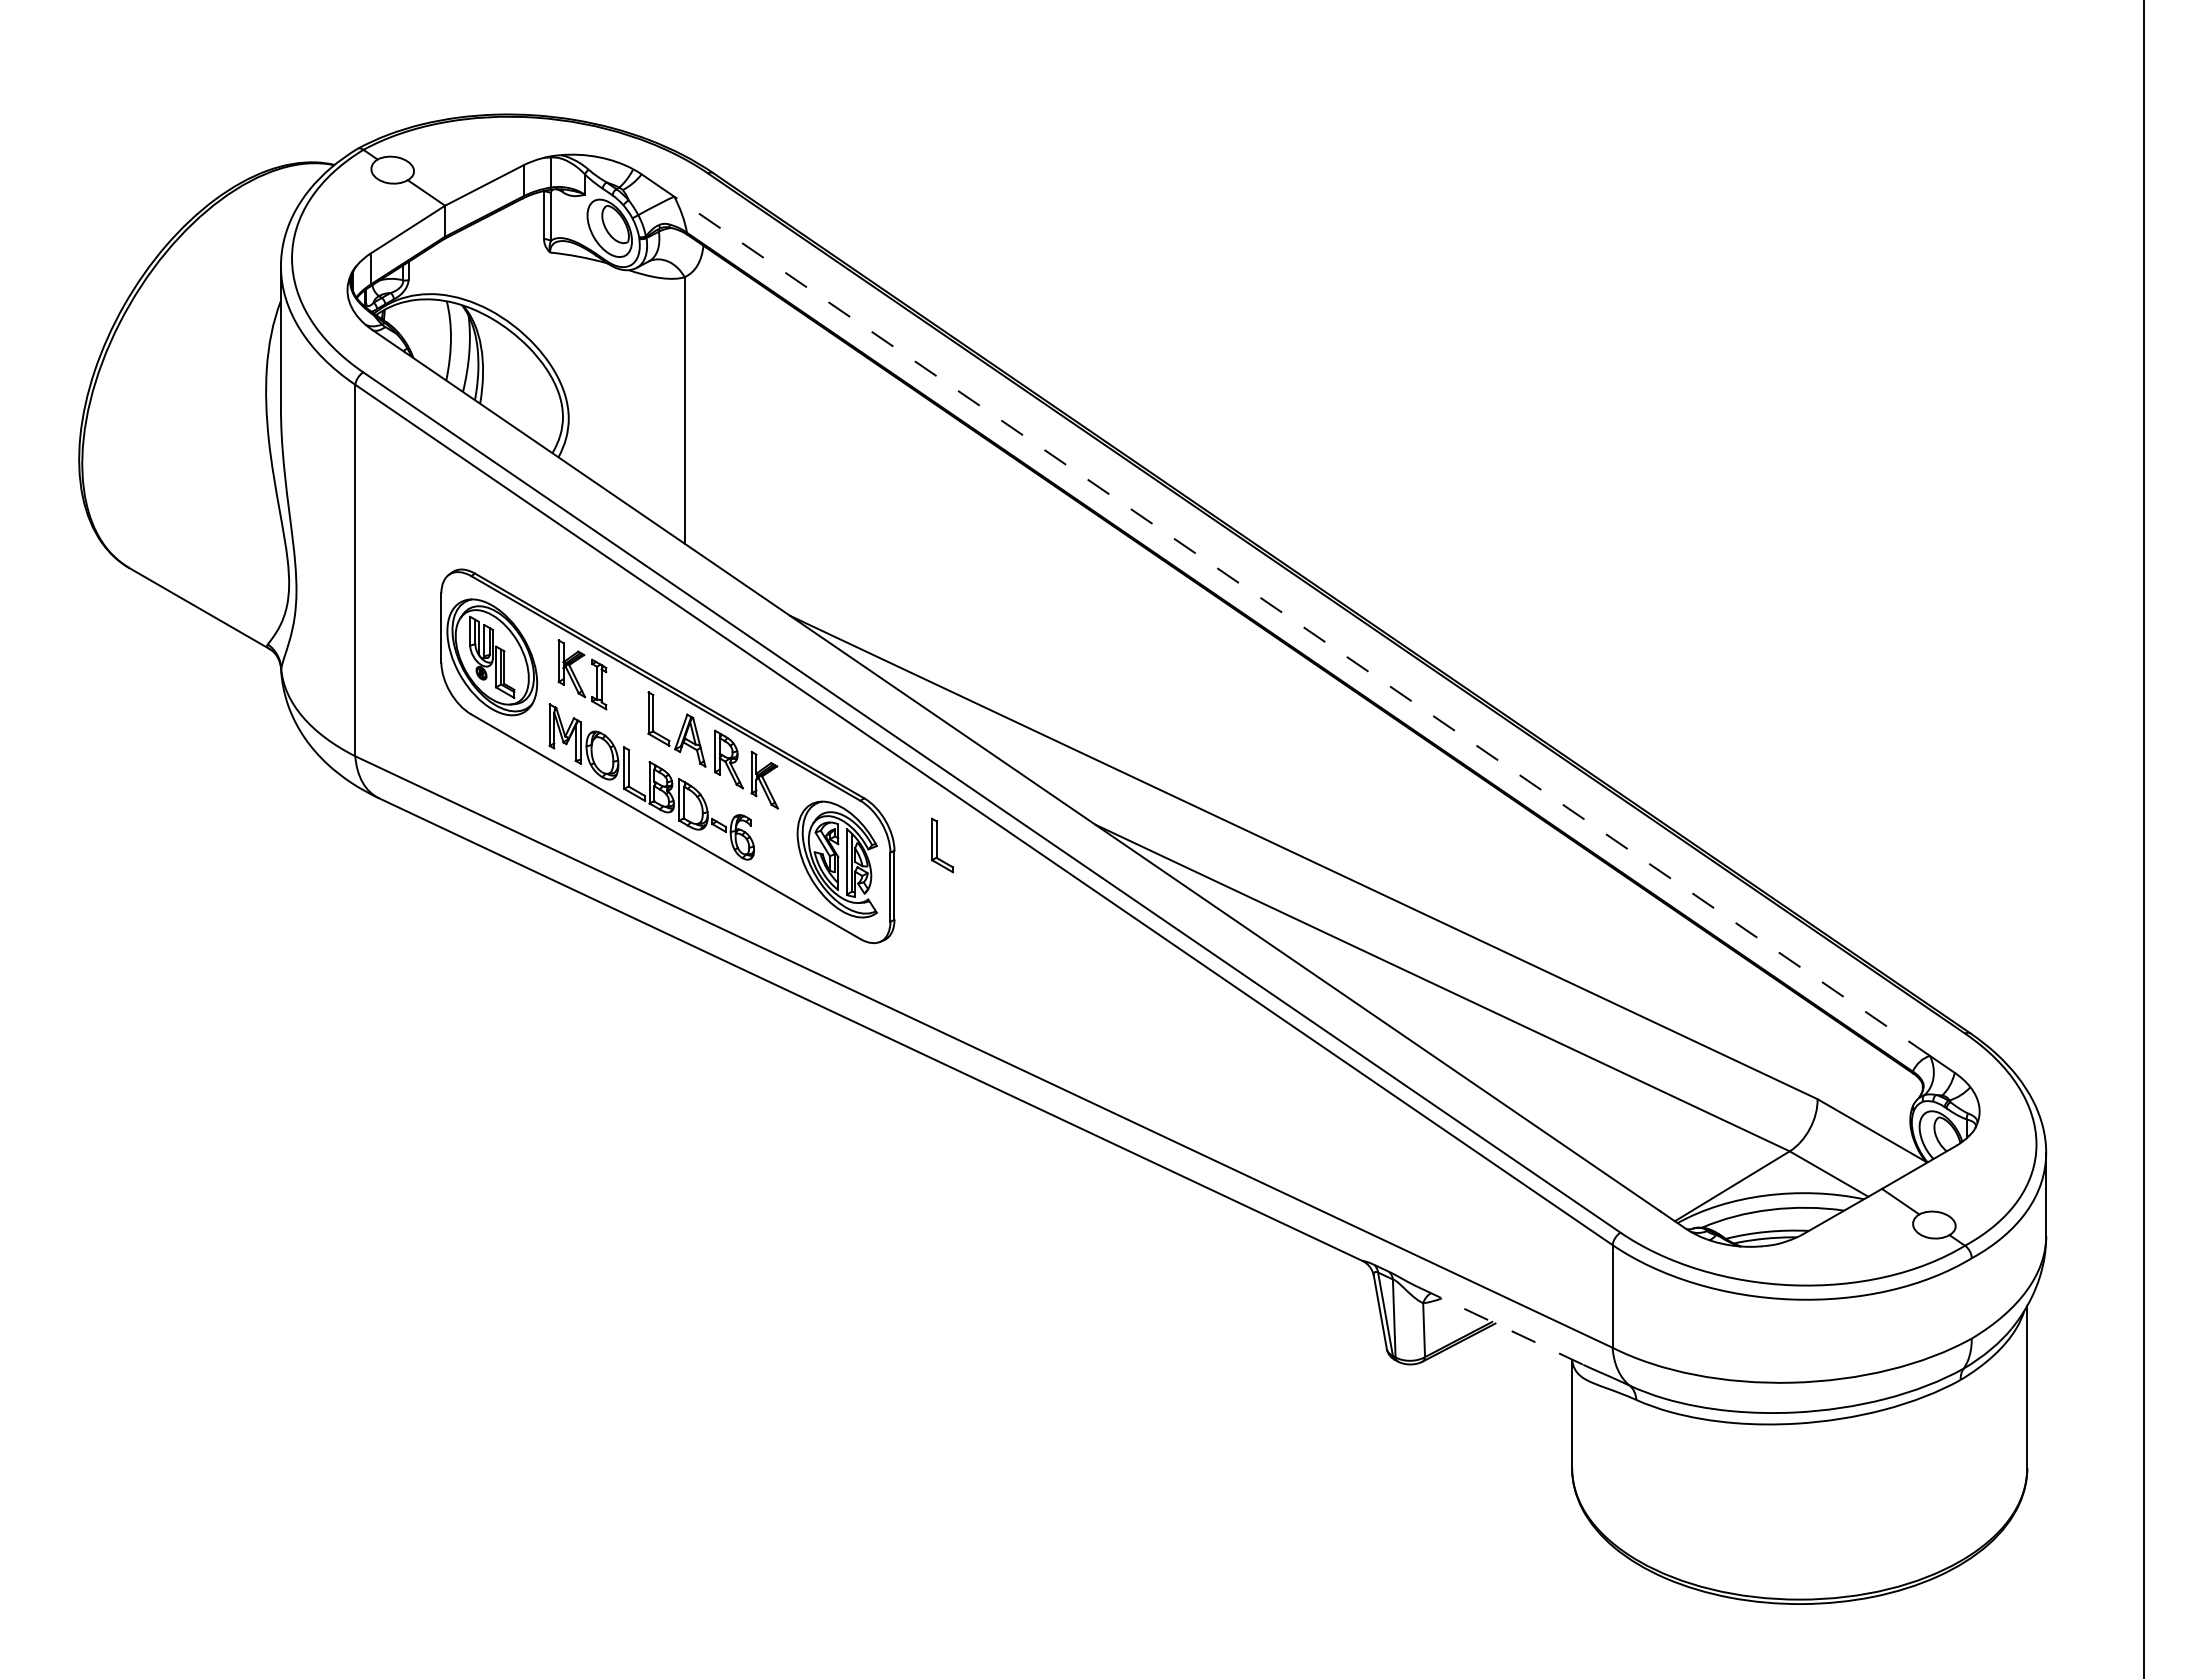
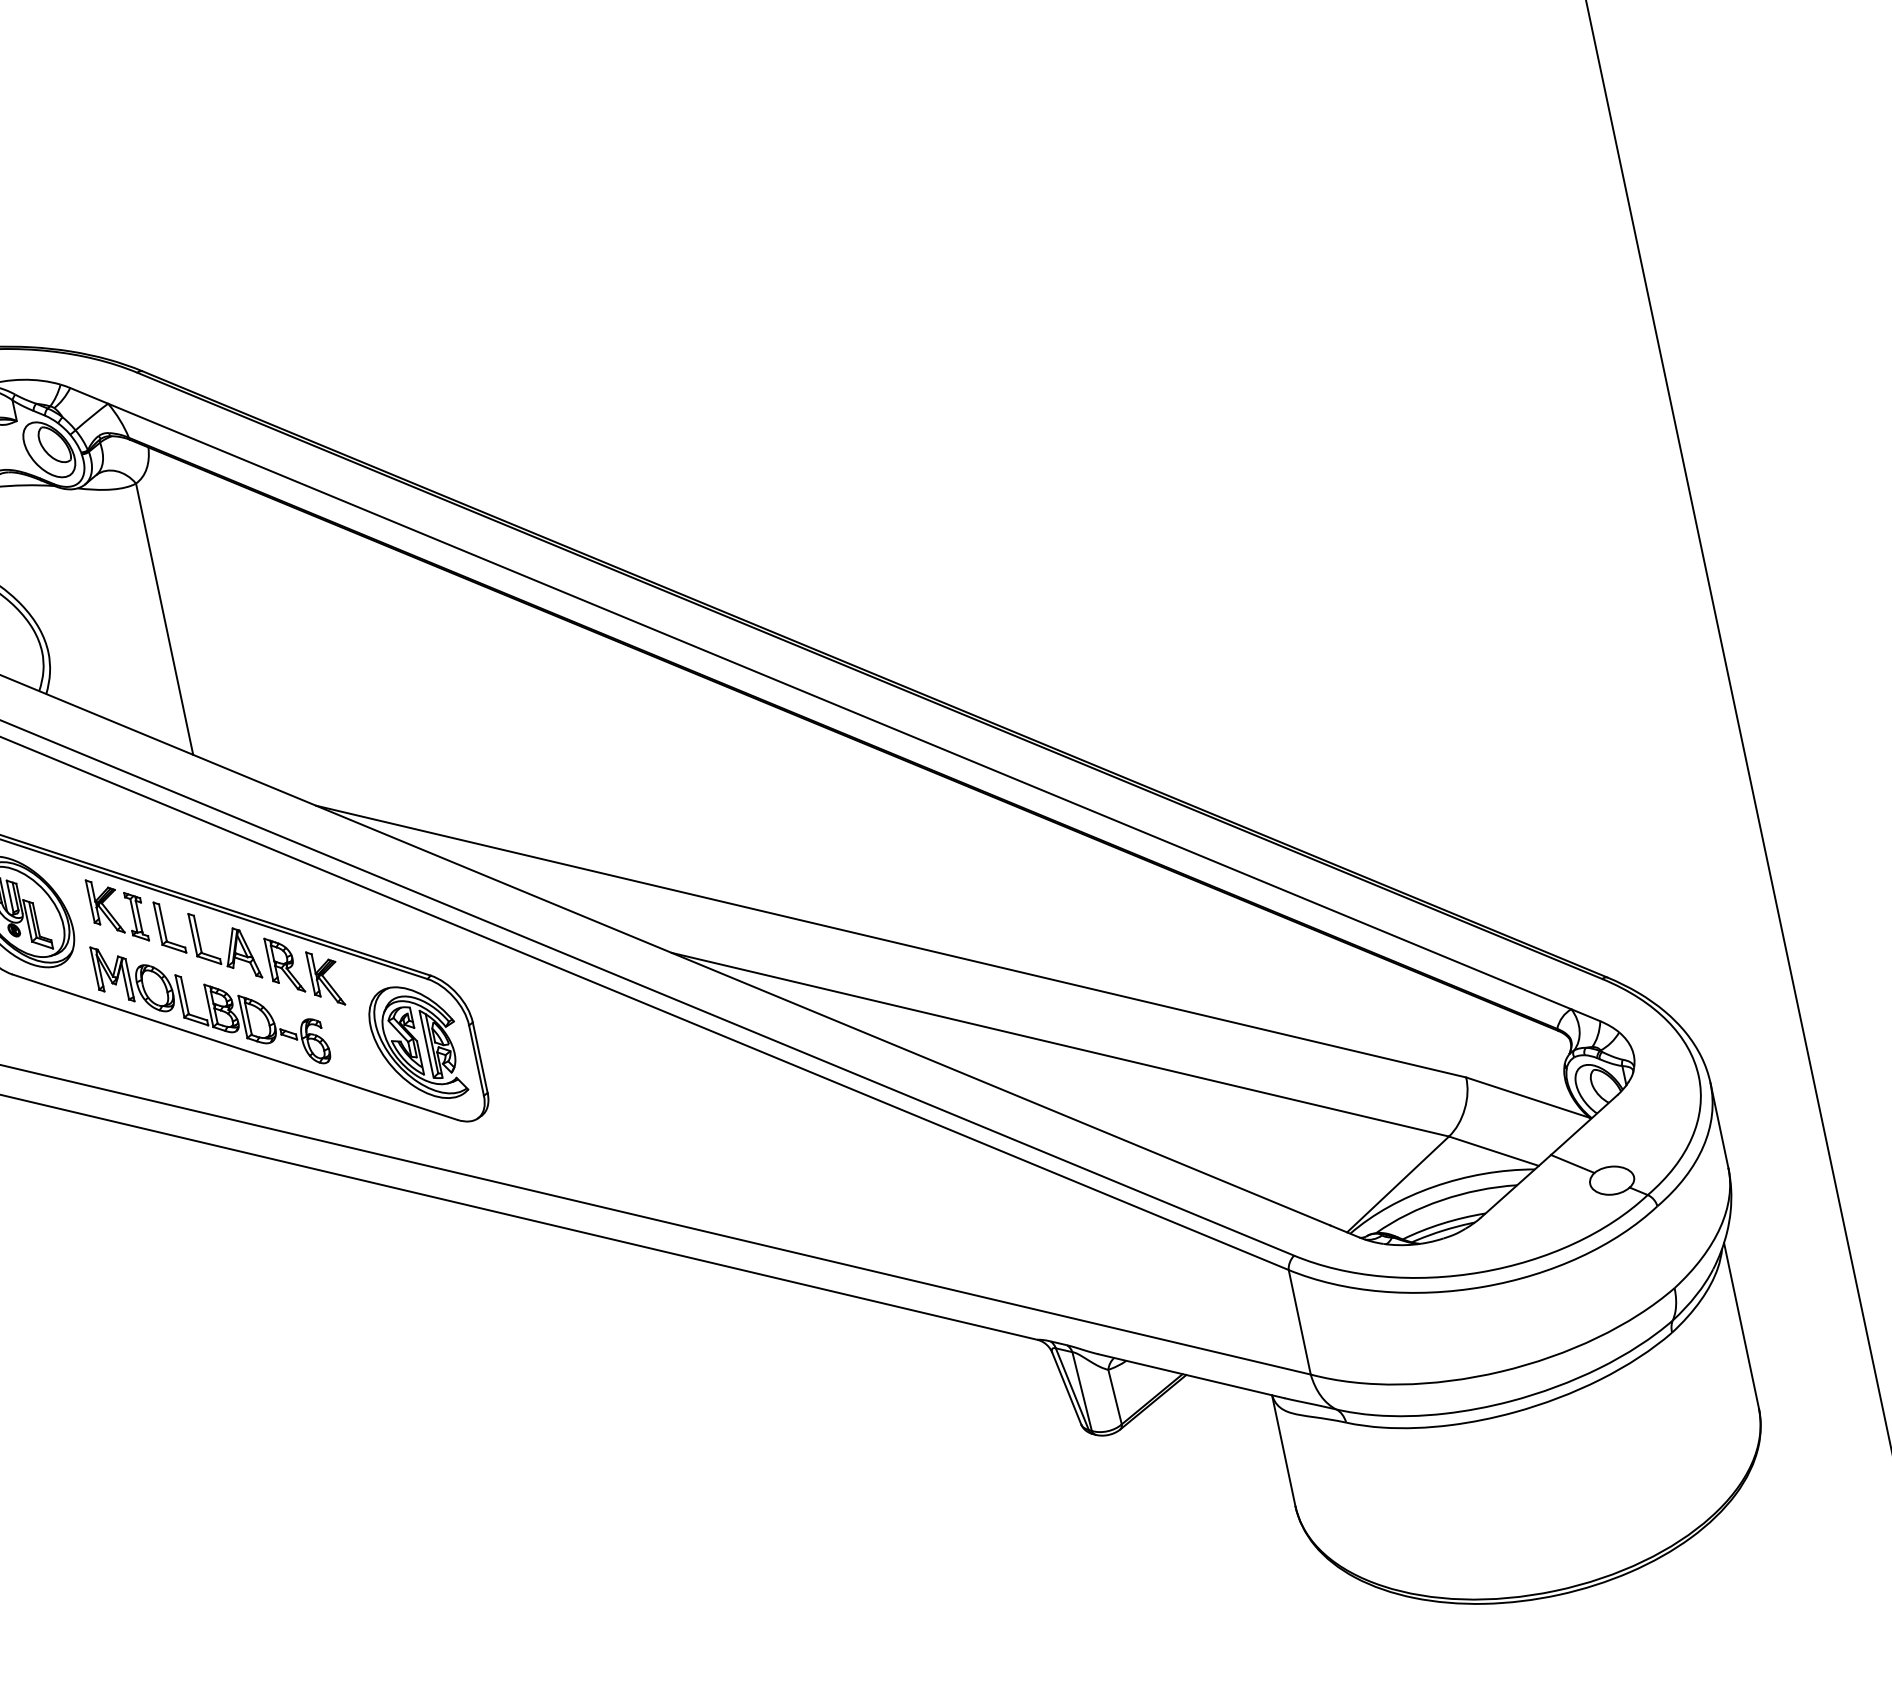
line: (1302, 626) -> (840, 706), dashed -> solid
part: (942, 845) -> (169, 927), moved
line: (1500, 1325) -> (1191, 1375), dashed -> solid

